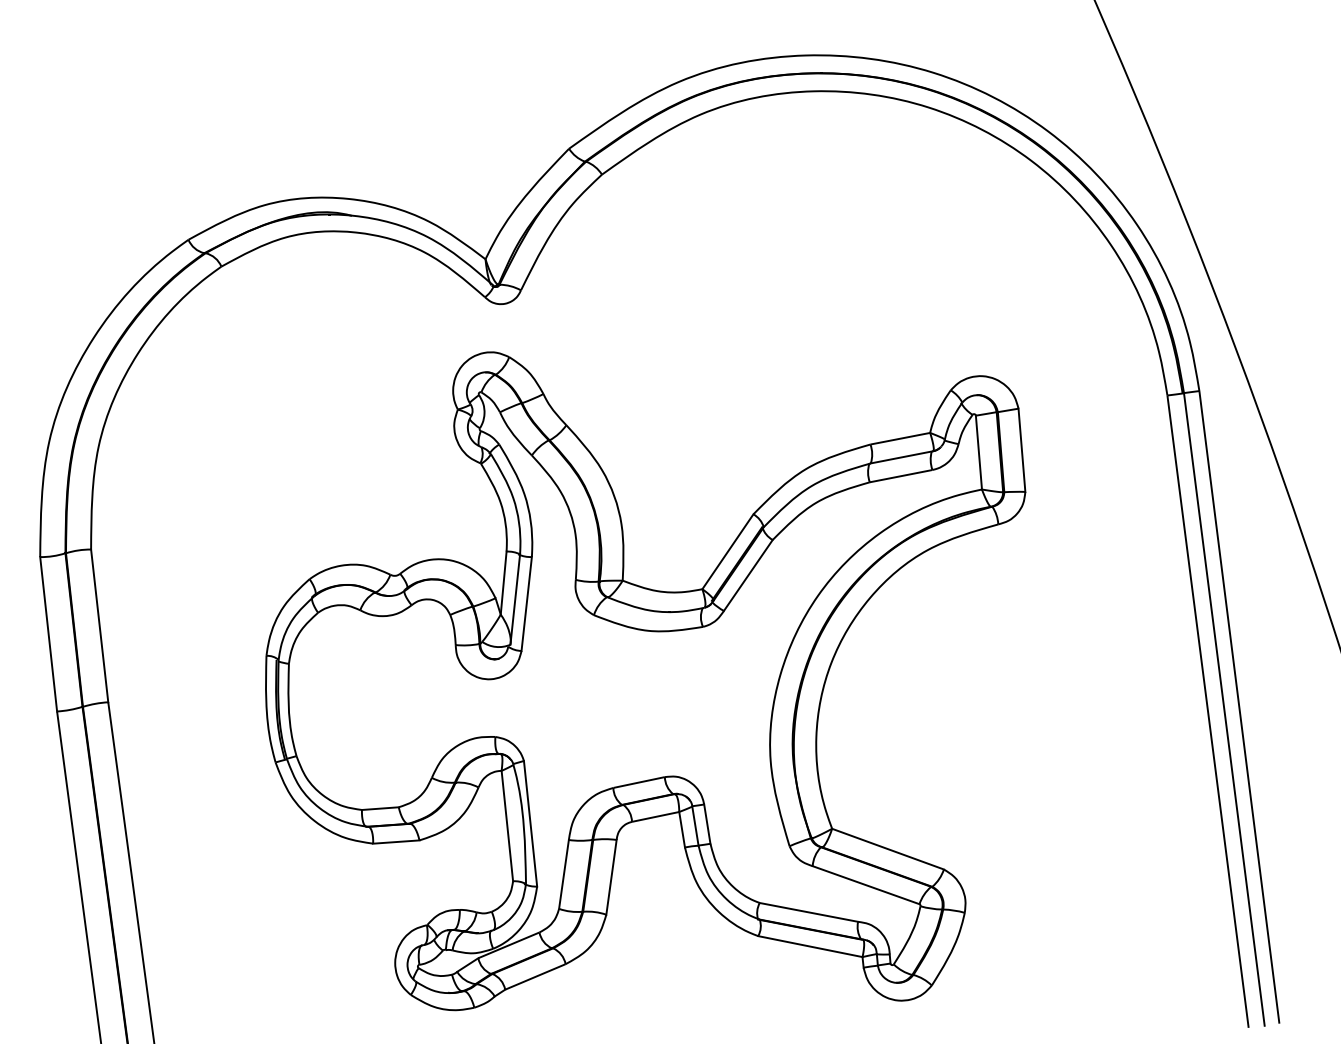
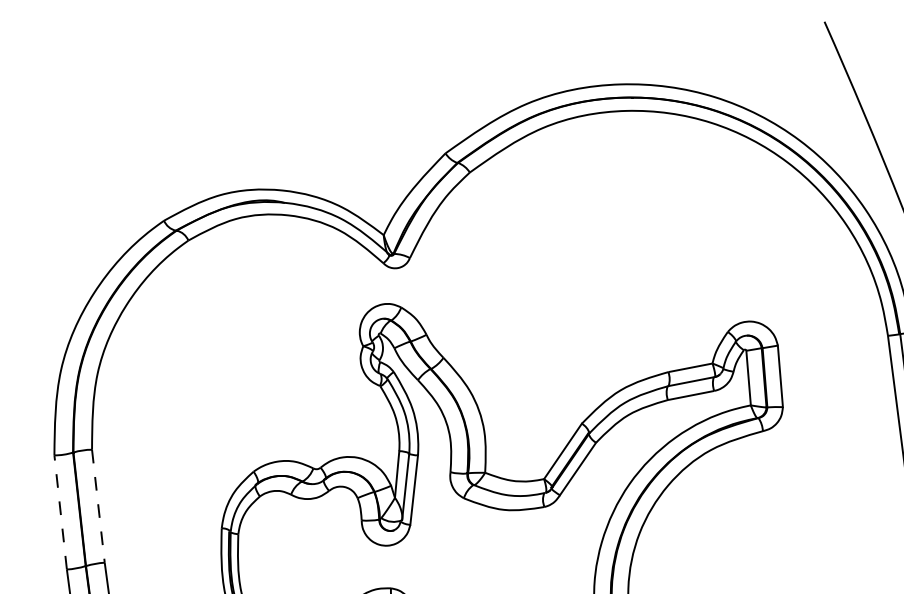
line: (99, 625) -> (98, 505), solid -> dashed
line: (48, 634) -> (60, 512), solid -> dashed

